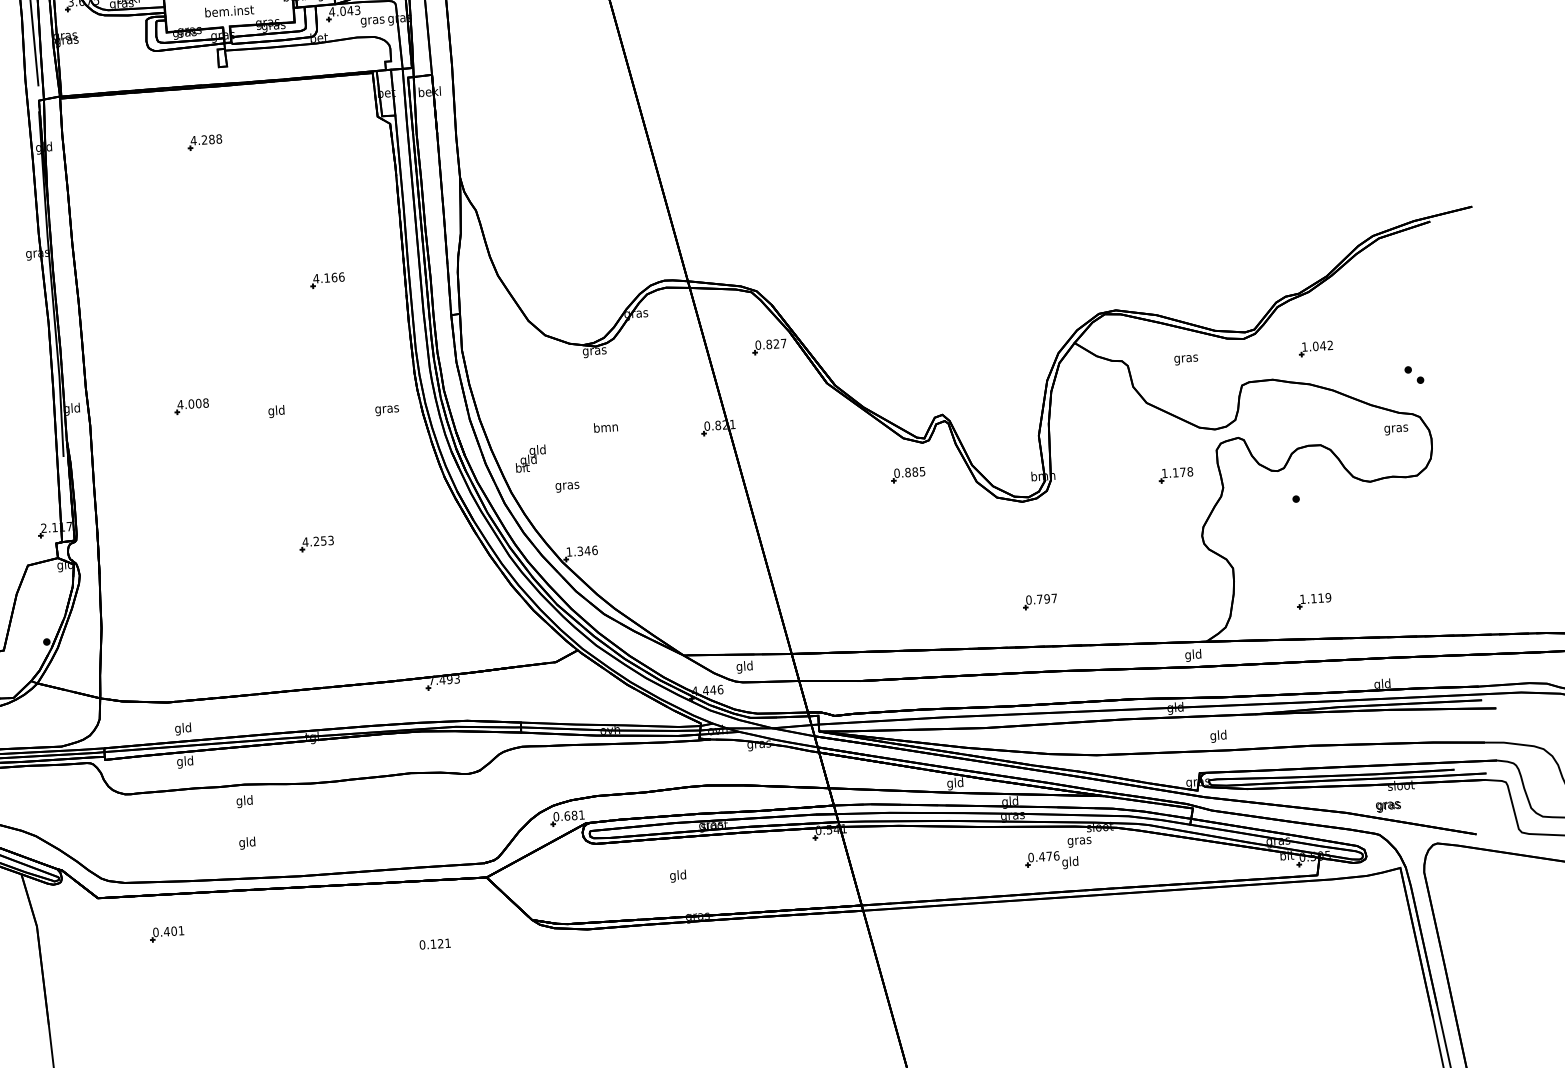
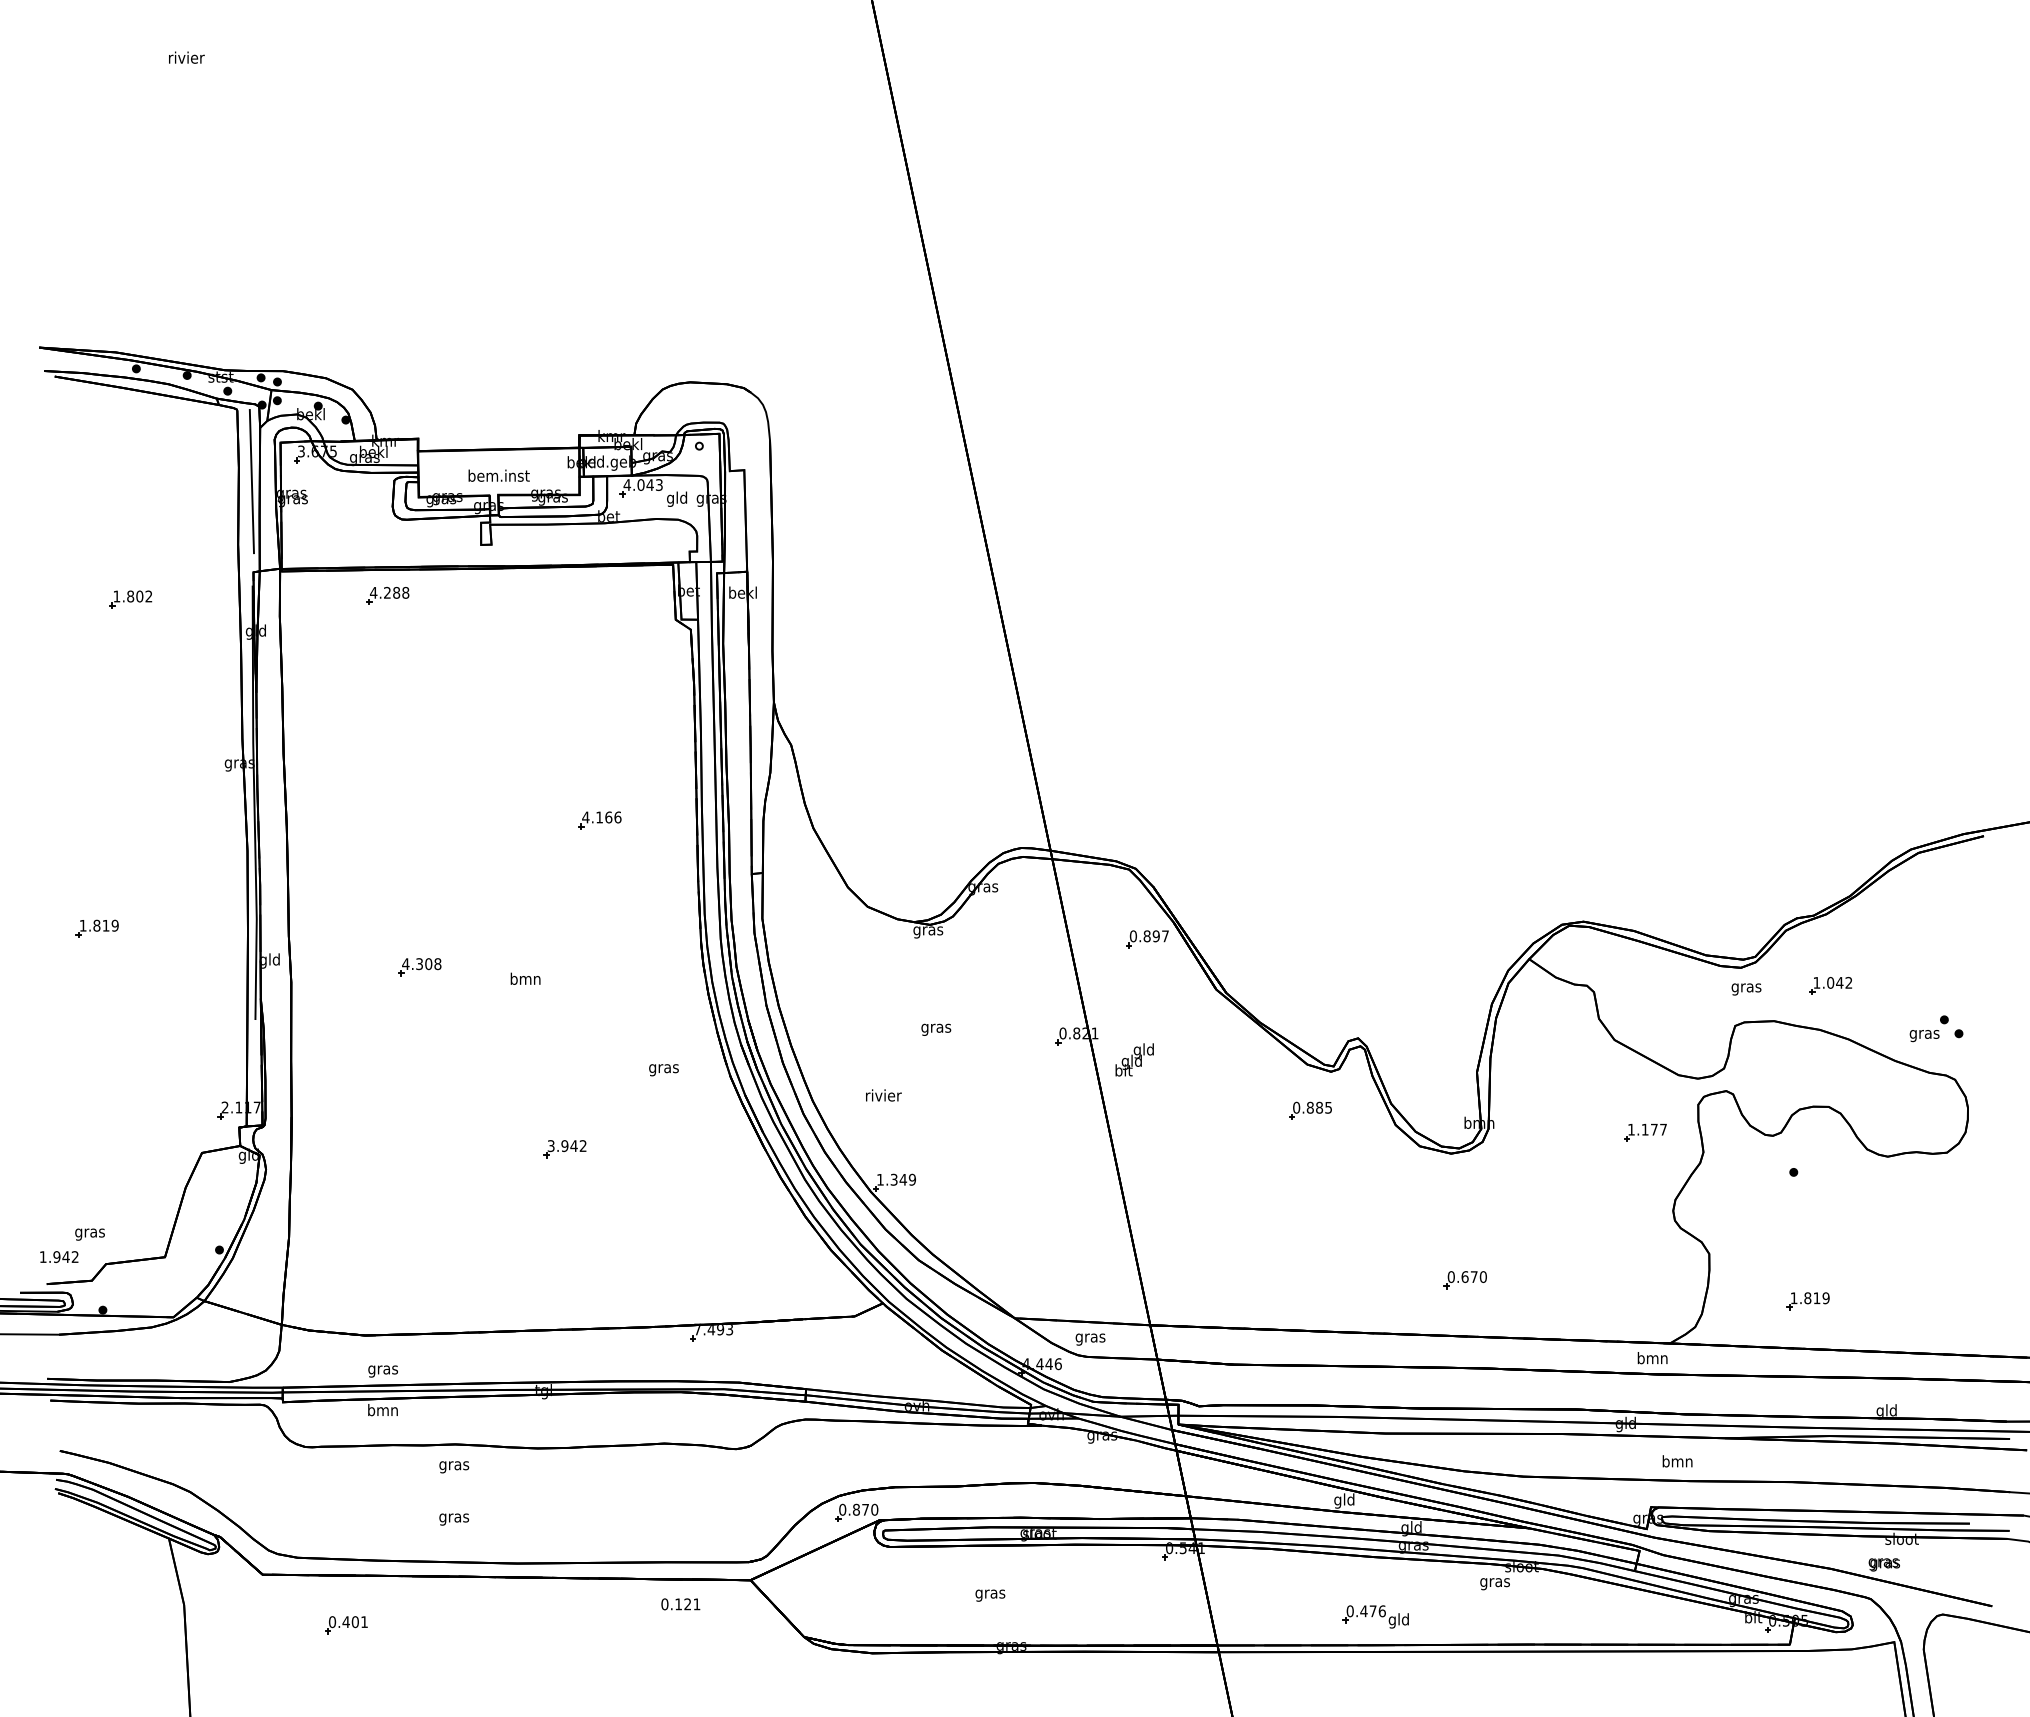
text: (372, 20) -> (677, 498), gras -> gld
part: (204, 142) -> (387, 595), moved
text: (775, 344) -> (1155, 936), 0.827 -> 0.897
text: (1186, 360) -> (1746, 989), moved
text: (191, 404) -> (419, 964), 4.008 -> 4.308
text: (386, 410) -> (663, 1070), moved
text: (276, 411) -> (525, 980), gld -> bmn
text: (606, 427) -> (936, 1027), bmn -> gras
text: (1396, 430) -> (1924, 1036), moved
text: (530, 458) -> (1134, 1059), moved
text: (1190, 471) -> (1663, 1129), 1.178 -> 1.177
text: (567, 485) -> (883, 1096), gras -> rivier
text: (317, 541) -> (566, 1146), 4.253 -> 3.942
text: (594, 550) -> (912, 1179), 1.346 -> 1.349
text: (1313, 598) -> (1807, 1298), 1.119 -> 1.819
text: (1046, 599) -> (1473, 1277), 0.797 -> 0.670
text: (1193, 655) -> (1652, 1359), gld -> bmn
text: (744, 666) -> (1090, 1337), gld -> gras
text: (182, 728) -> (382, 1369), gld -> gras
text: (1218, 736) -> (1677, 1462), gld -> bmn
text: (184, 762) -> (382, 1411), gld -> bmn
text: (245, 801) -> (454, 1465), gld -> gras
text: (574, 815) -> (865, 1509), 0.681 -> 0.870
text: (247, 842) -> (454, 1517), gld -> gras
part: (1051, 860) -> (1375, 1616), moved
text: (678, 875) -> (990, 1593), gld -> gras
text: (434, 944) -> (680, 1604), moved

